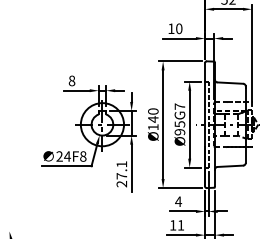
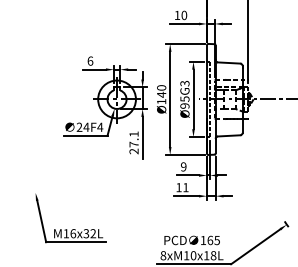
text: (72, 80) -> (90, 60), 8 -> 6
text: (179, 106) -> (184, 83), Ø95G7 -> Ø95G3
text: (83, 155) -> (100, 126), 24F8 -> 24F4
text: (178, 201) -> (183, 166), 4 -> 9

